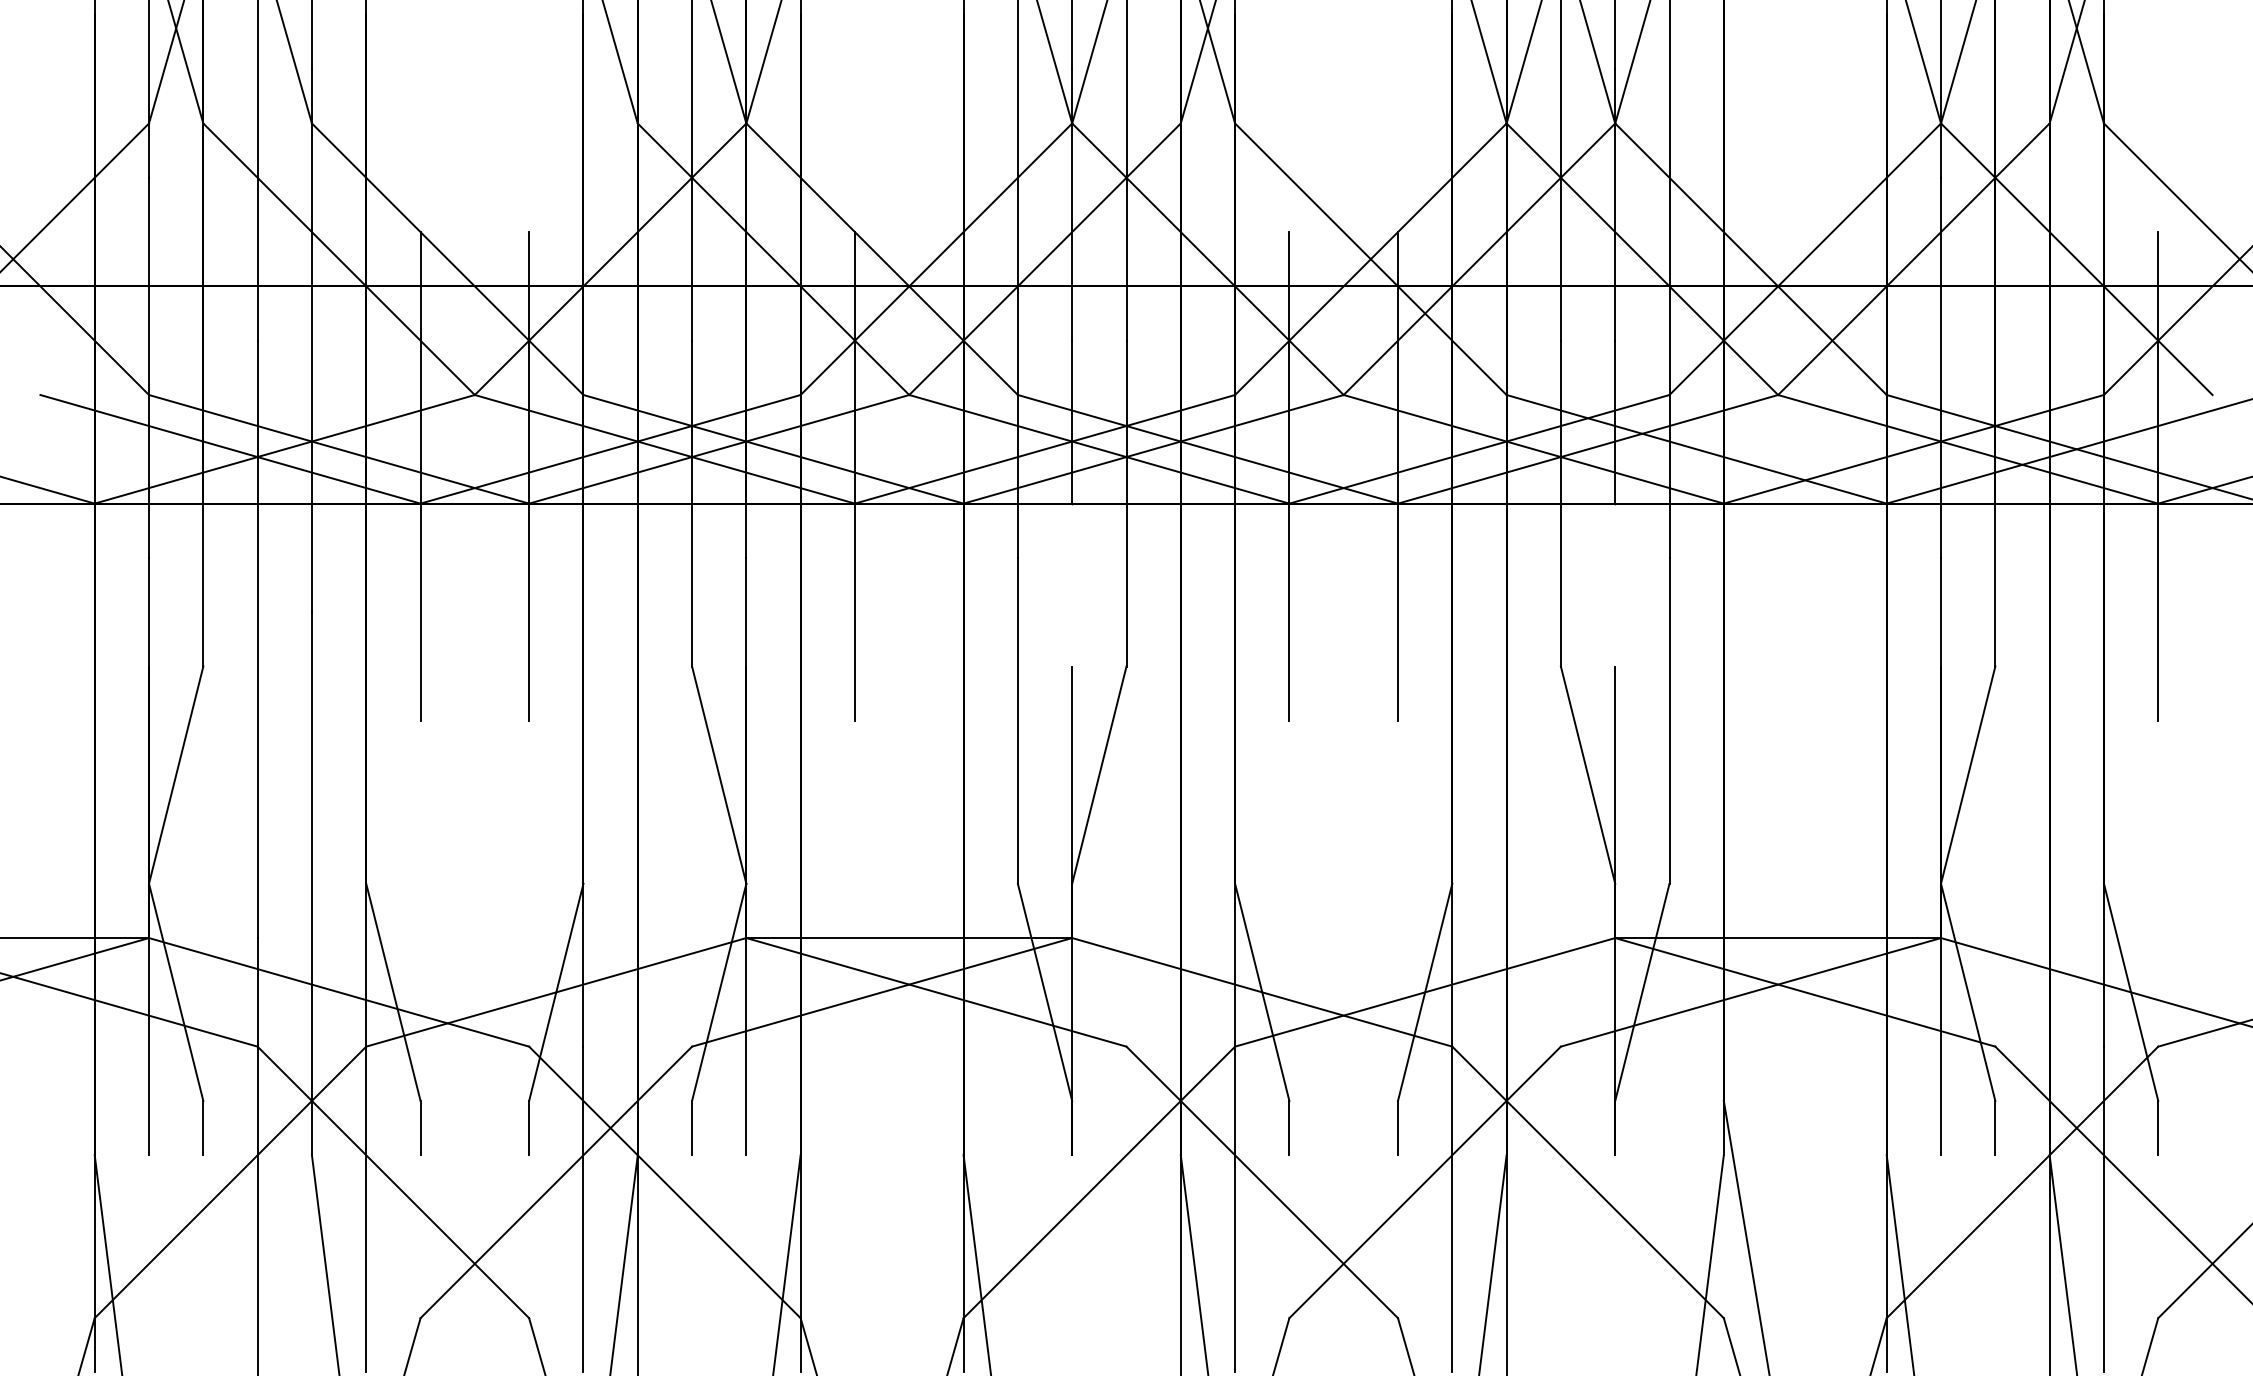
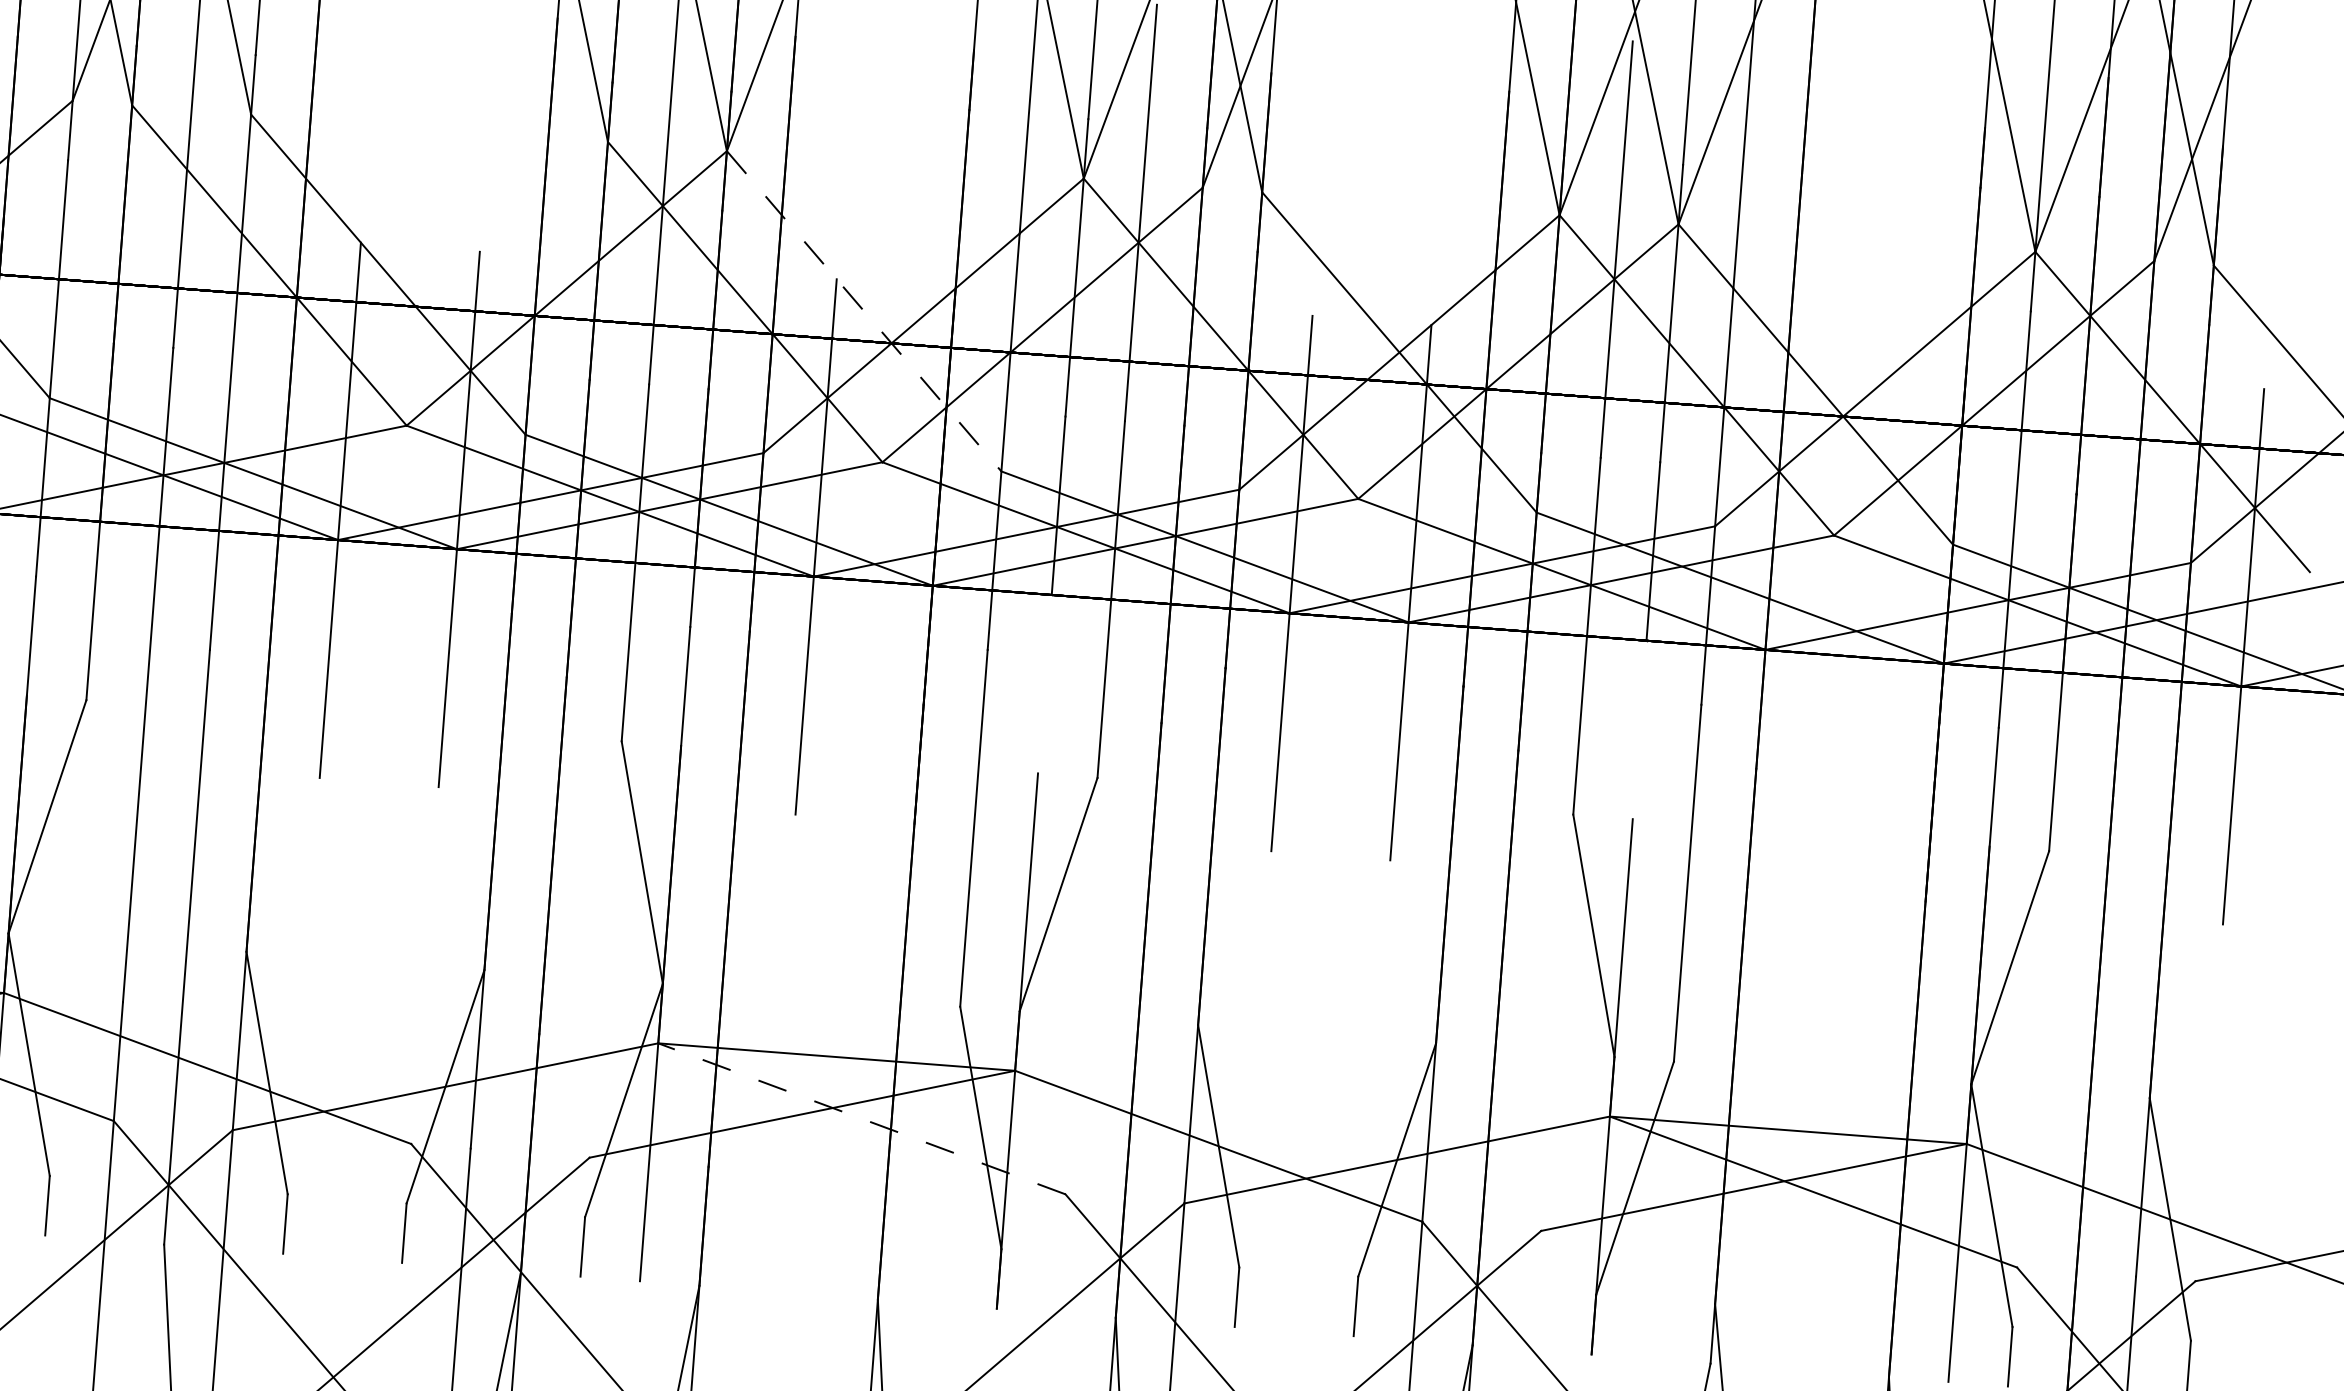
line: (882, 259) -> (864, 311), solid -> dashed
line: (936, 992) -> (861, 1118), solid -> dashed

